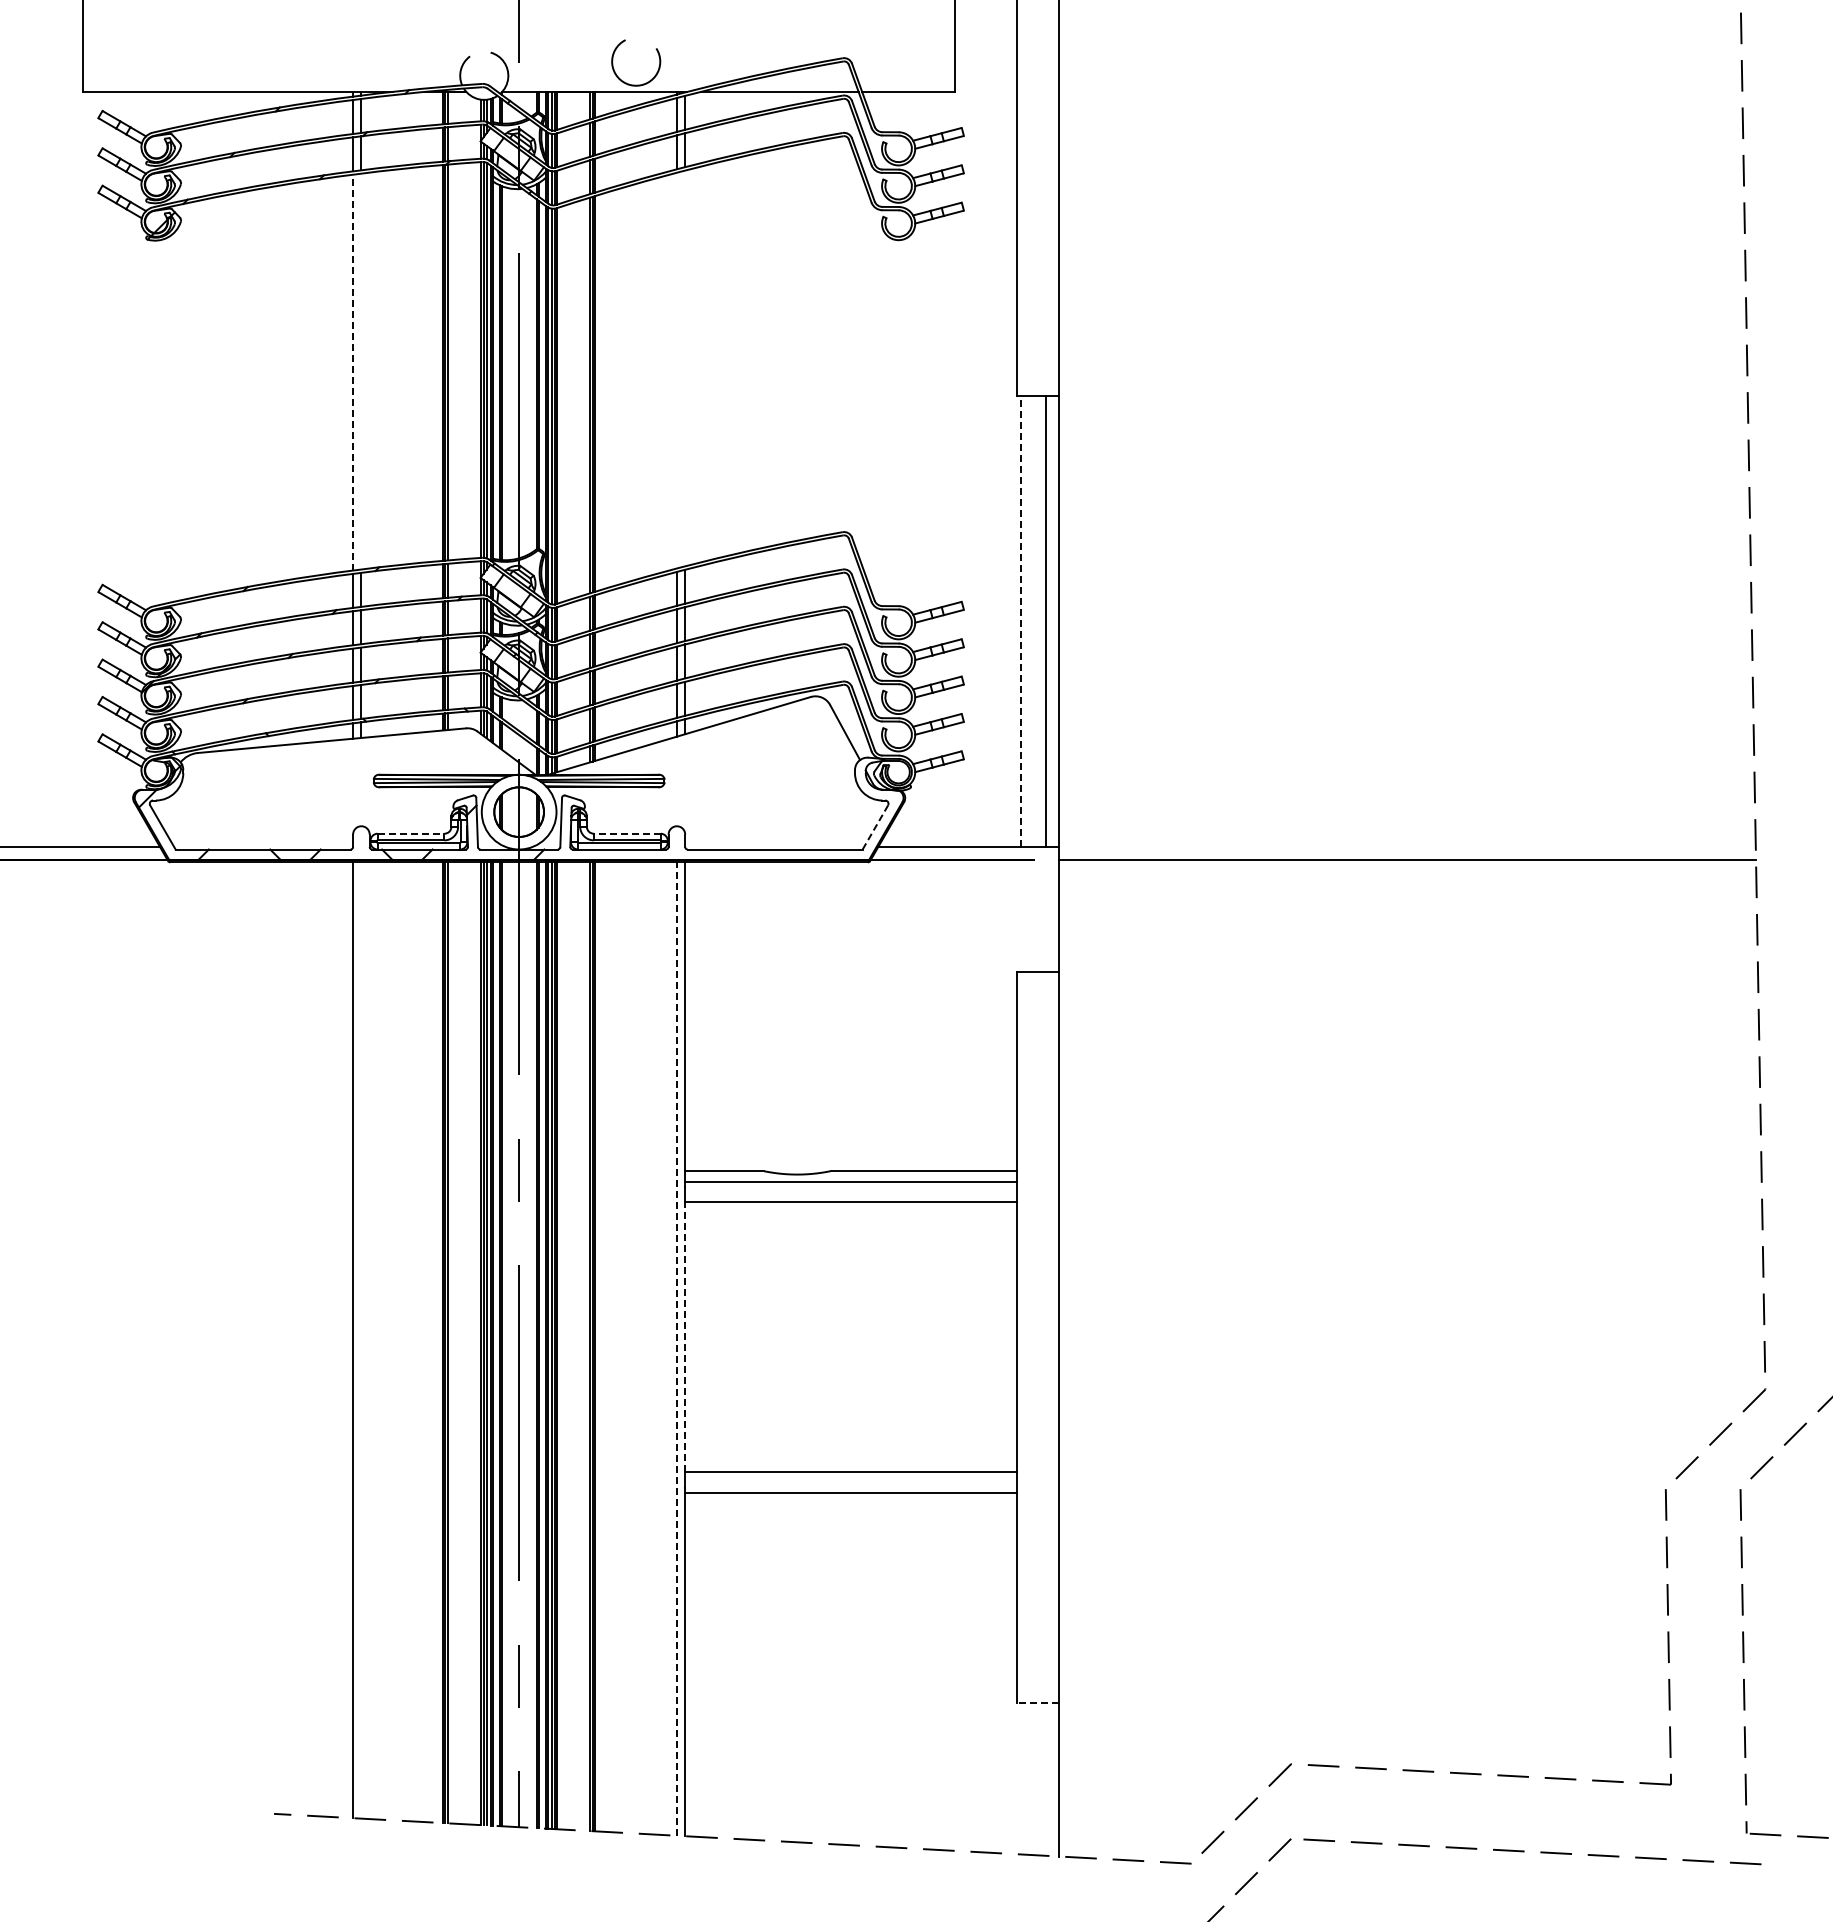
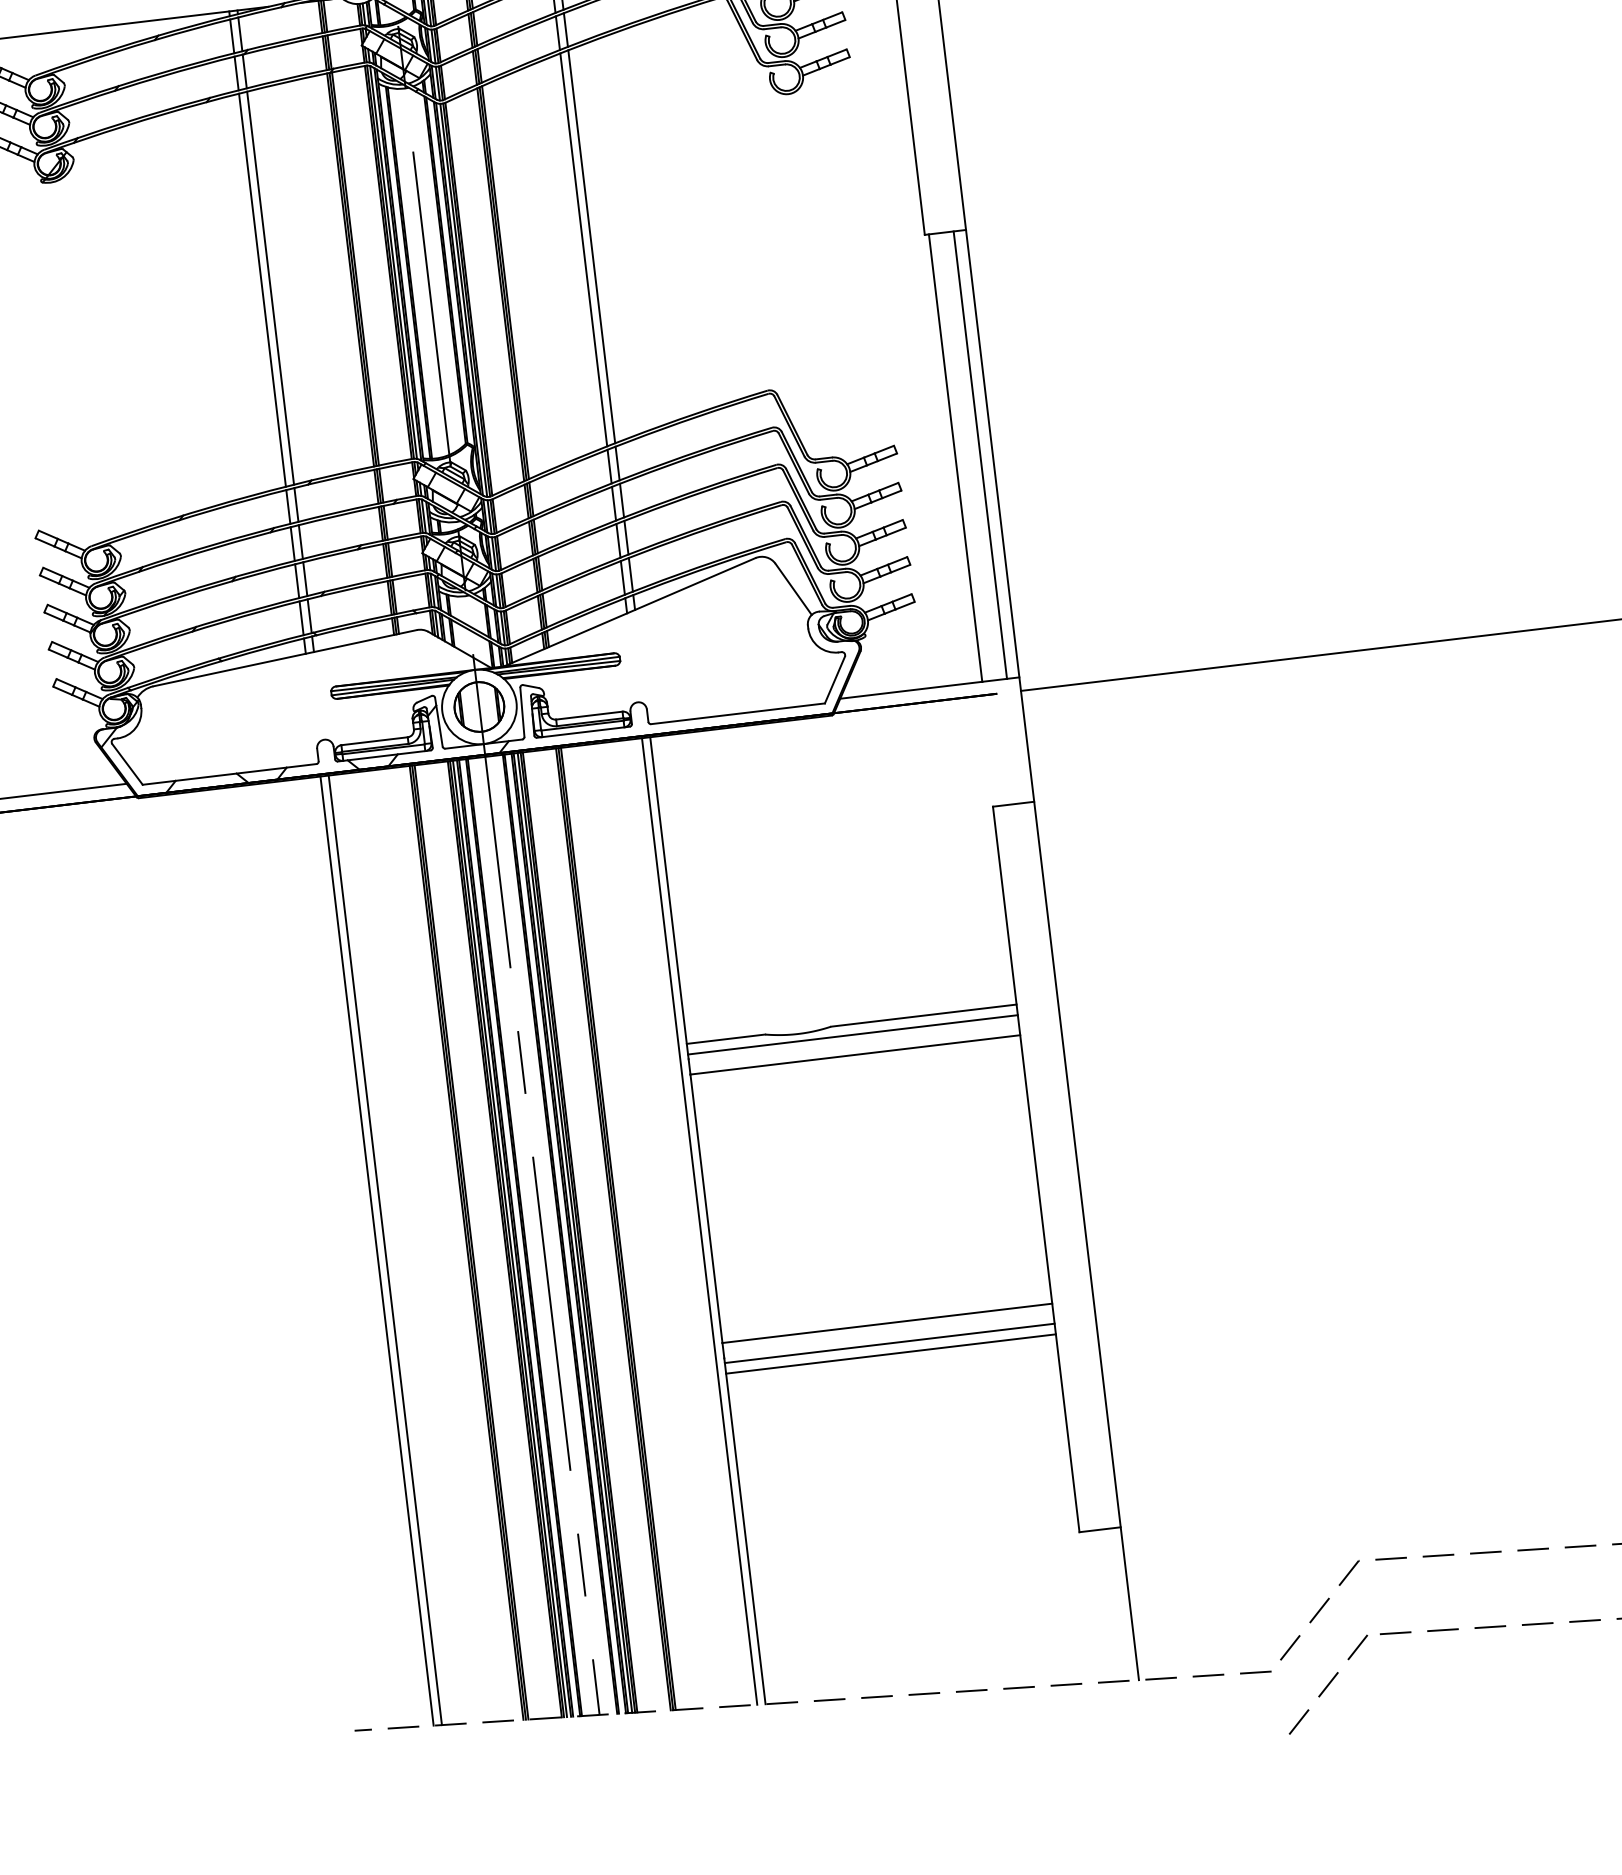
line: (685, 368) -> (592, 246), added
line: (676, 370) -> (583, 249), added
line: (361, 371) -> (270, 288), added
line: (353, 372) -> (262, 290), dashed -> solid
line: (1021, 620) -> (955, 457), dashed -> solid
line: (875, 827) -> (835, 680), dashed -> solid
line: (411, 833) -> (375, 740), dashed -> solid
line: (626, 833) -> (588, 715), dashed -> solid
line: (685, 1336) -> (706, 1207), dashed -> solid
line: (361, 1340) -> (385, 1250), added
line: (676, 1349) -> (699, 1221), dashed -> solid
line: (851, 1503) -> (891, 1354), added
line: (1038, 1702) -> (1100, 1529), dashed -> solid

